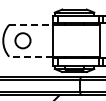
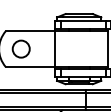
line: (30, 24) -> (29, 30), dashed -> solid
line: (30, 56) -> (29, 66), dashed -> solid

